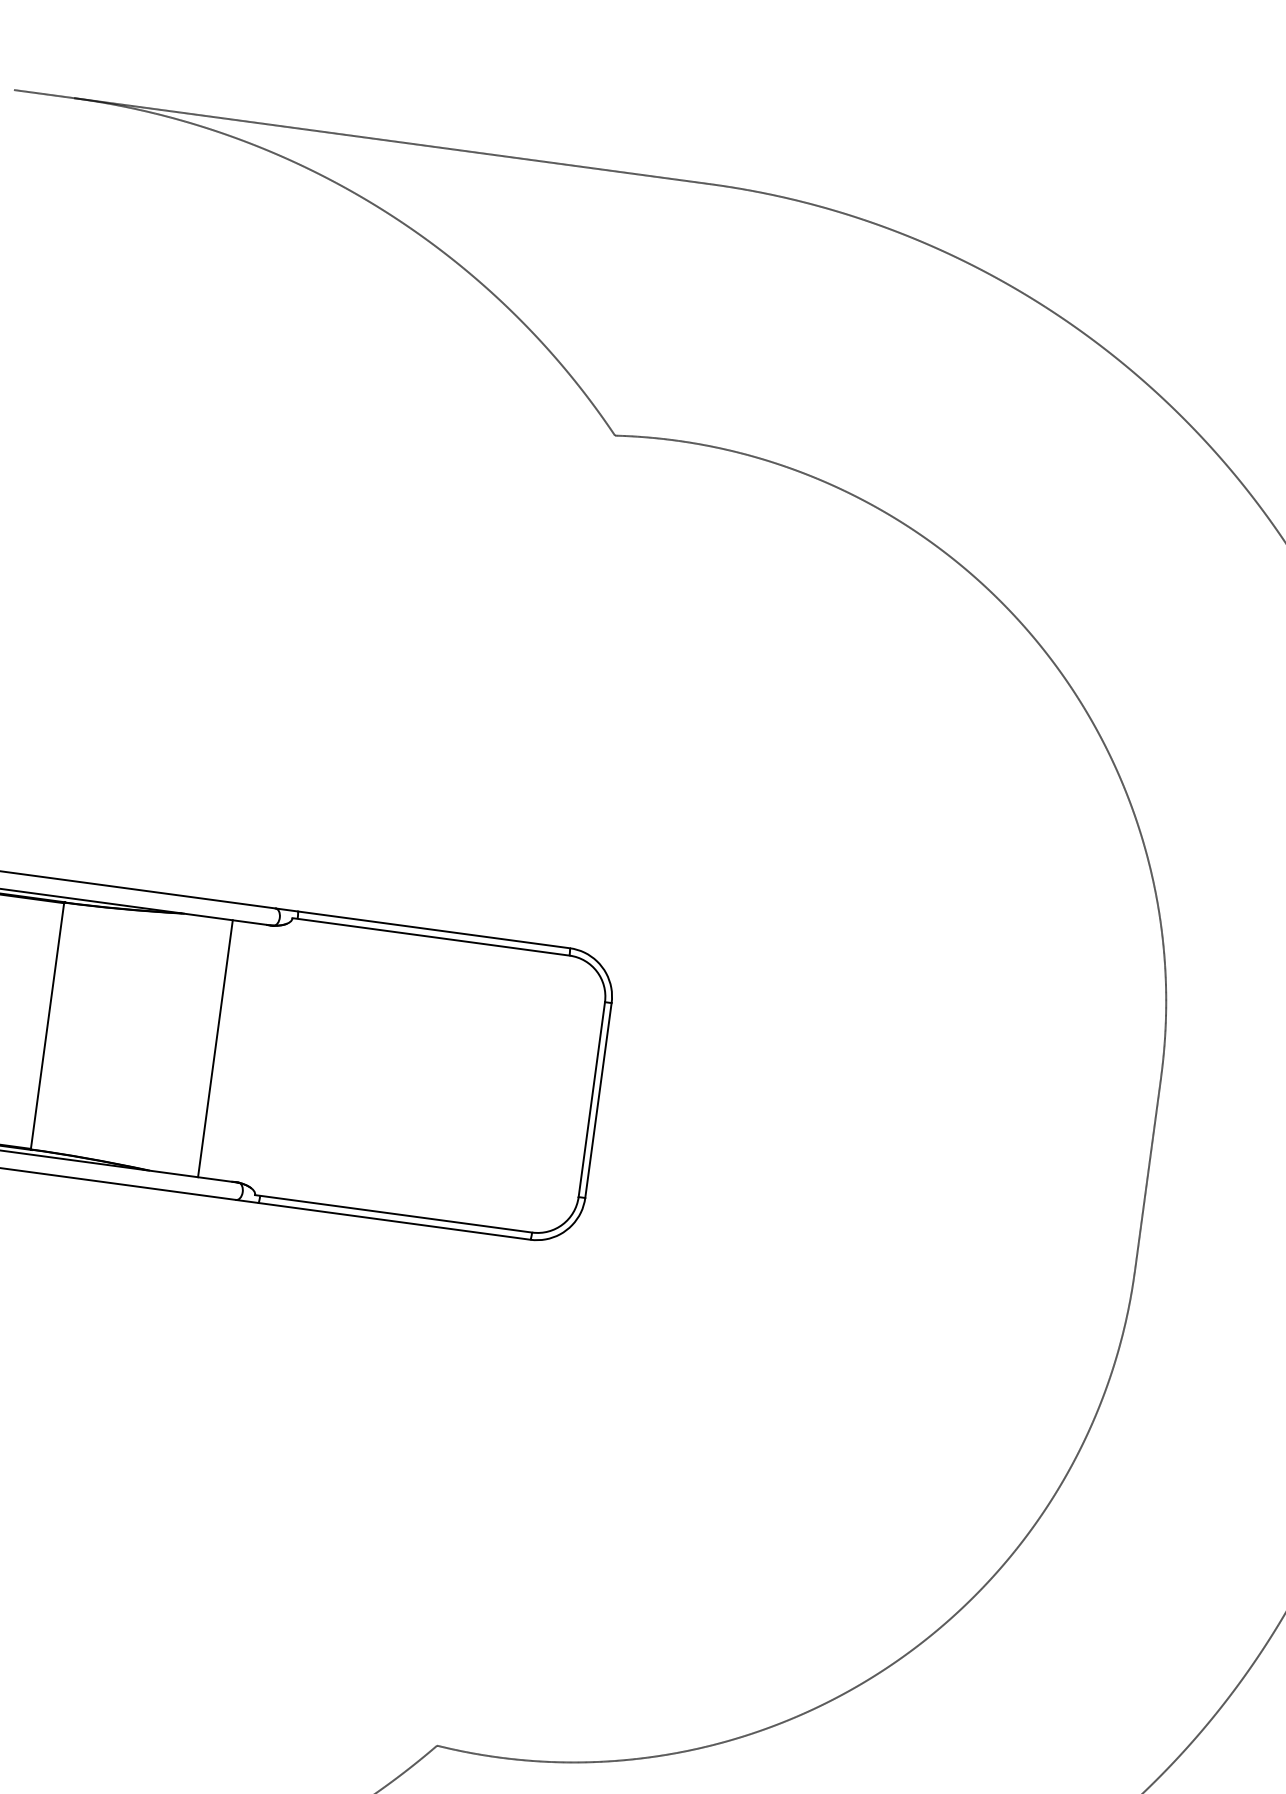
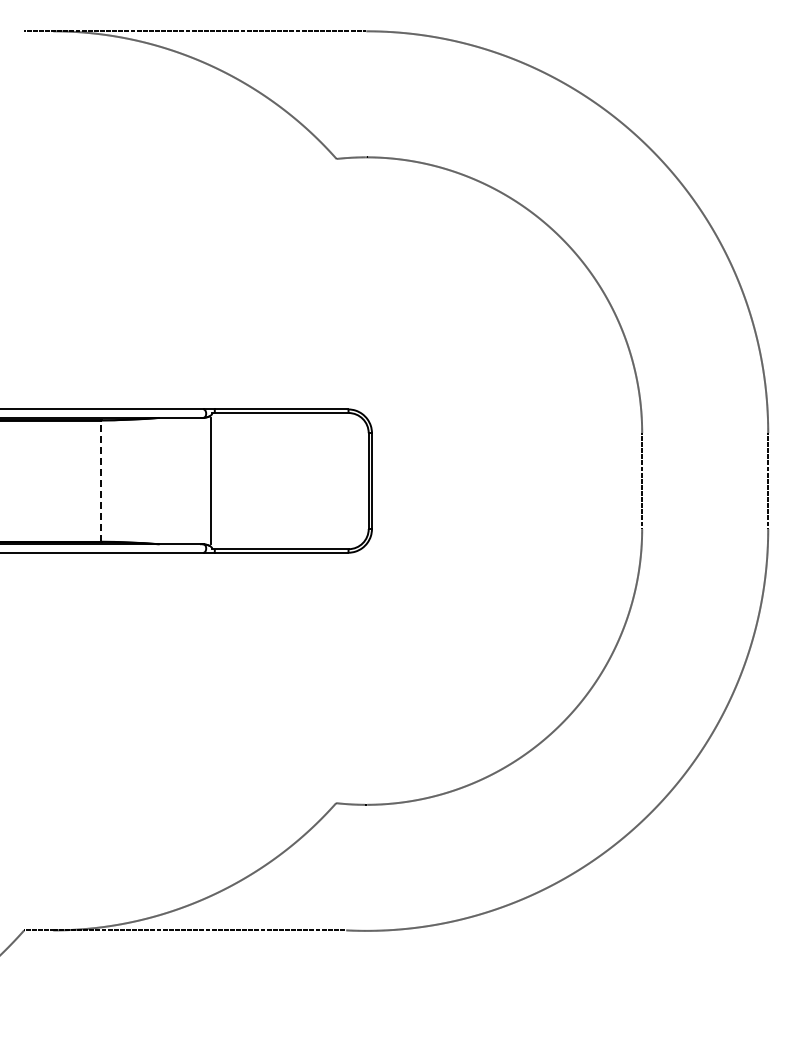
line: (48, 1024) -> (101, 480), solid -> dashed
line: (215, 1047) -> (210, 480), moved

